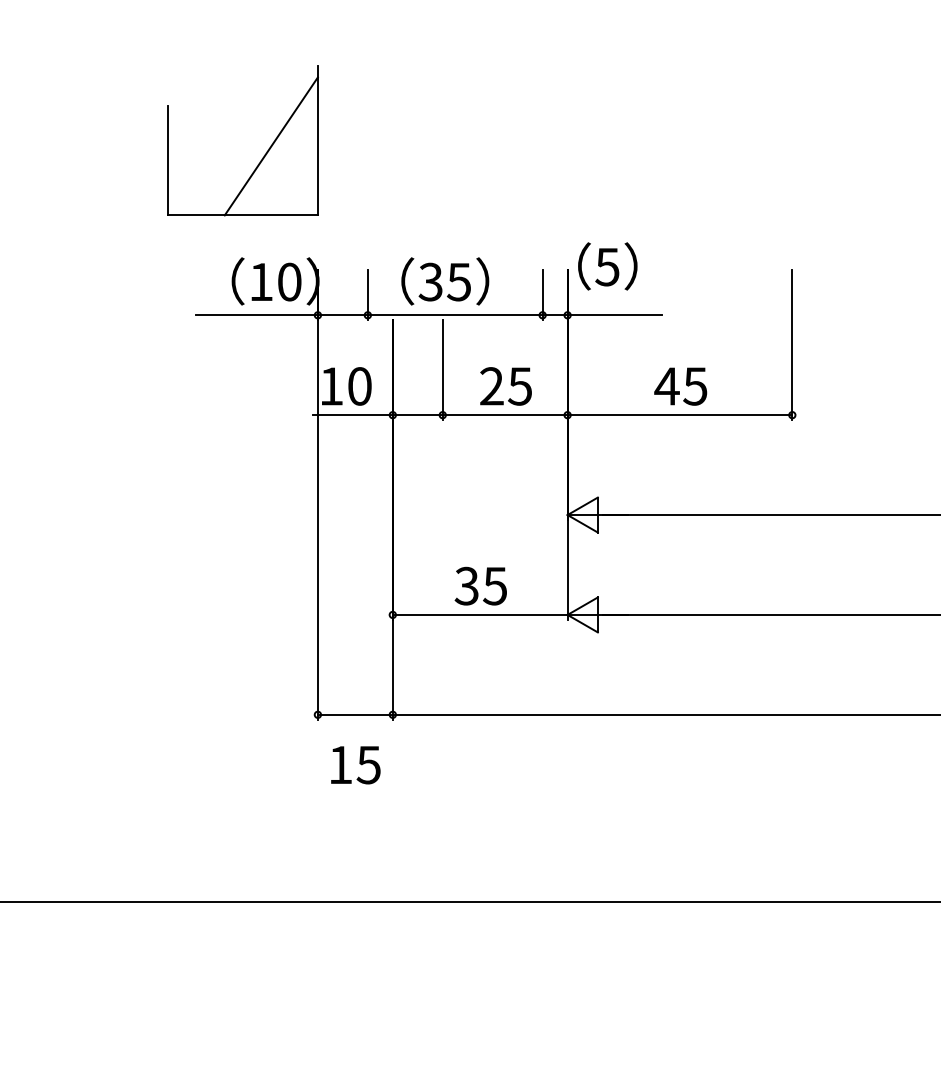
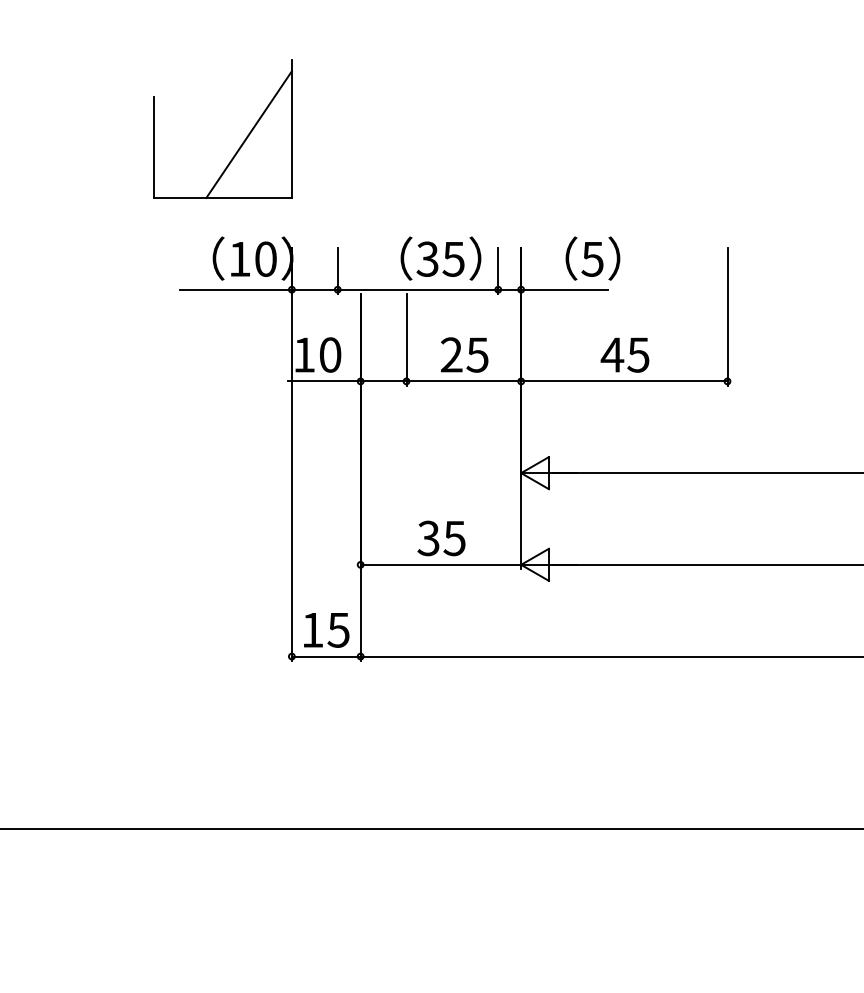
text: (607, 266) -> (592, 258), moved
text: (445, 281) -> (441, 258), moved
text: (355, 765) -> (326, 630), moved

